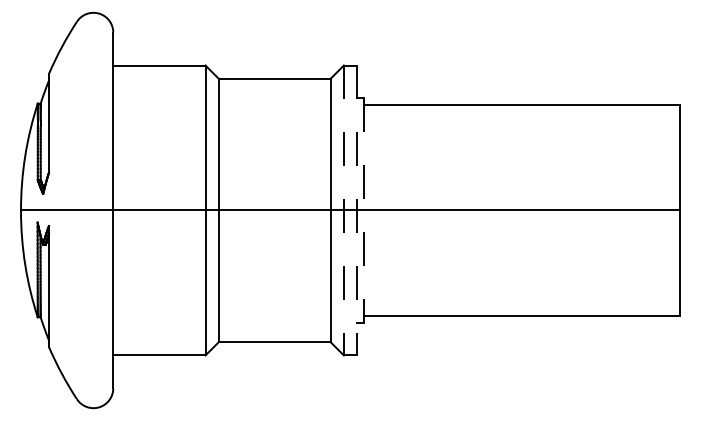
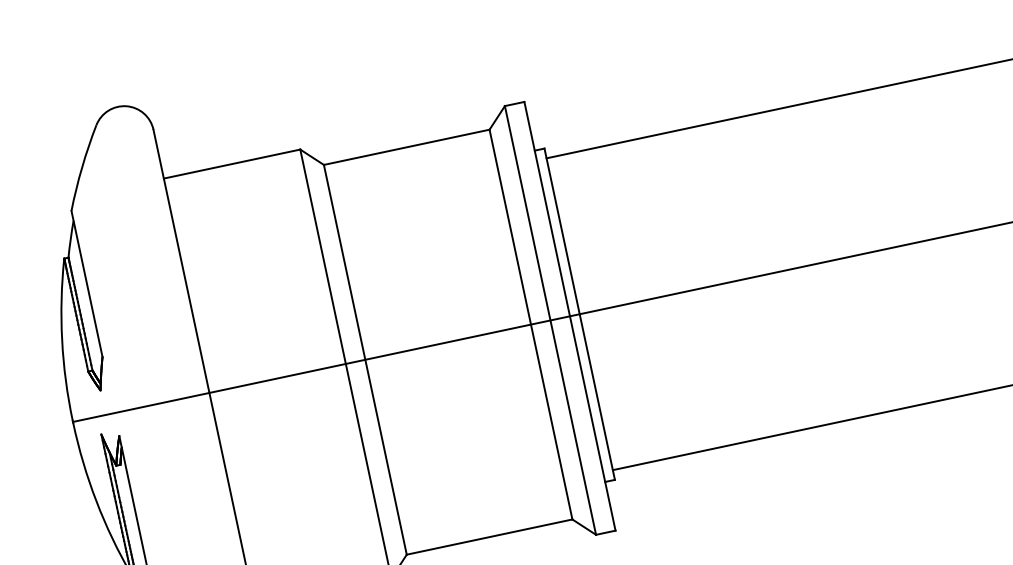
line: (343, 210) -> (549, 320), dashed -> solid
line: (357, 210) -> (570, 316), dashed -> solid
line: (363, 210) -> (579, 314), dashed -> solid

